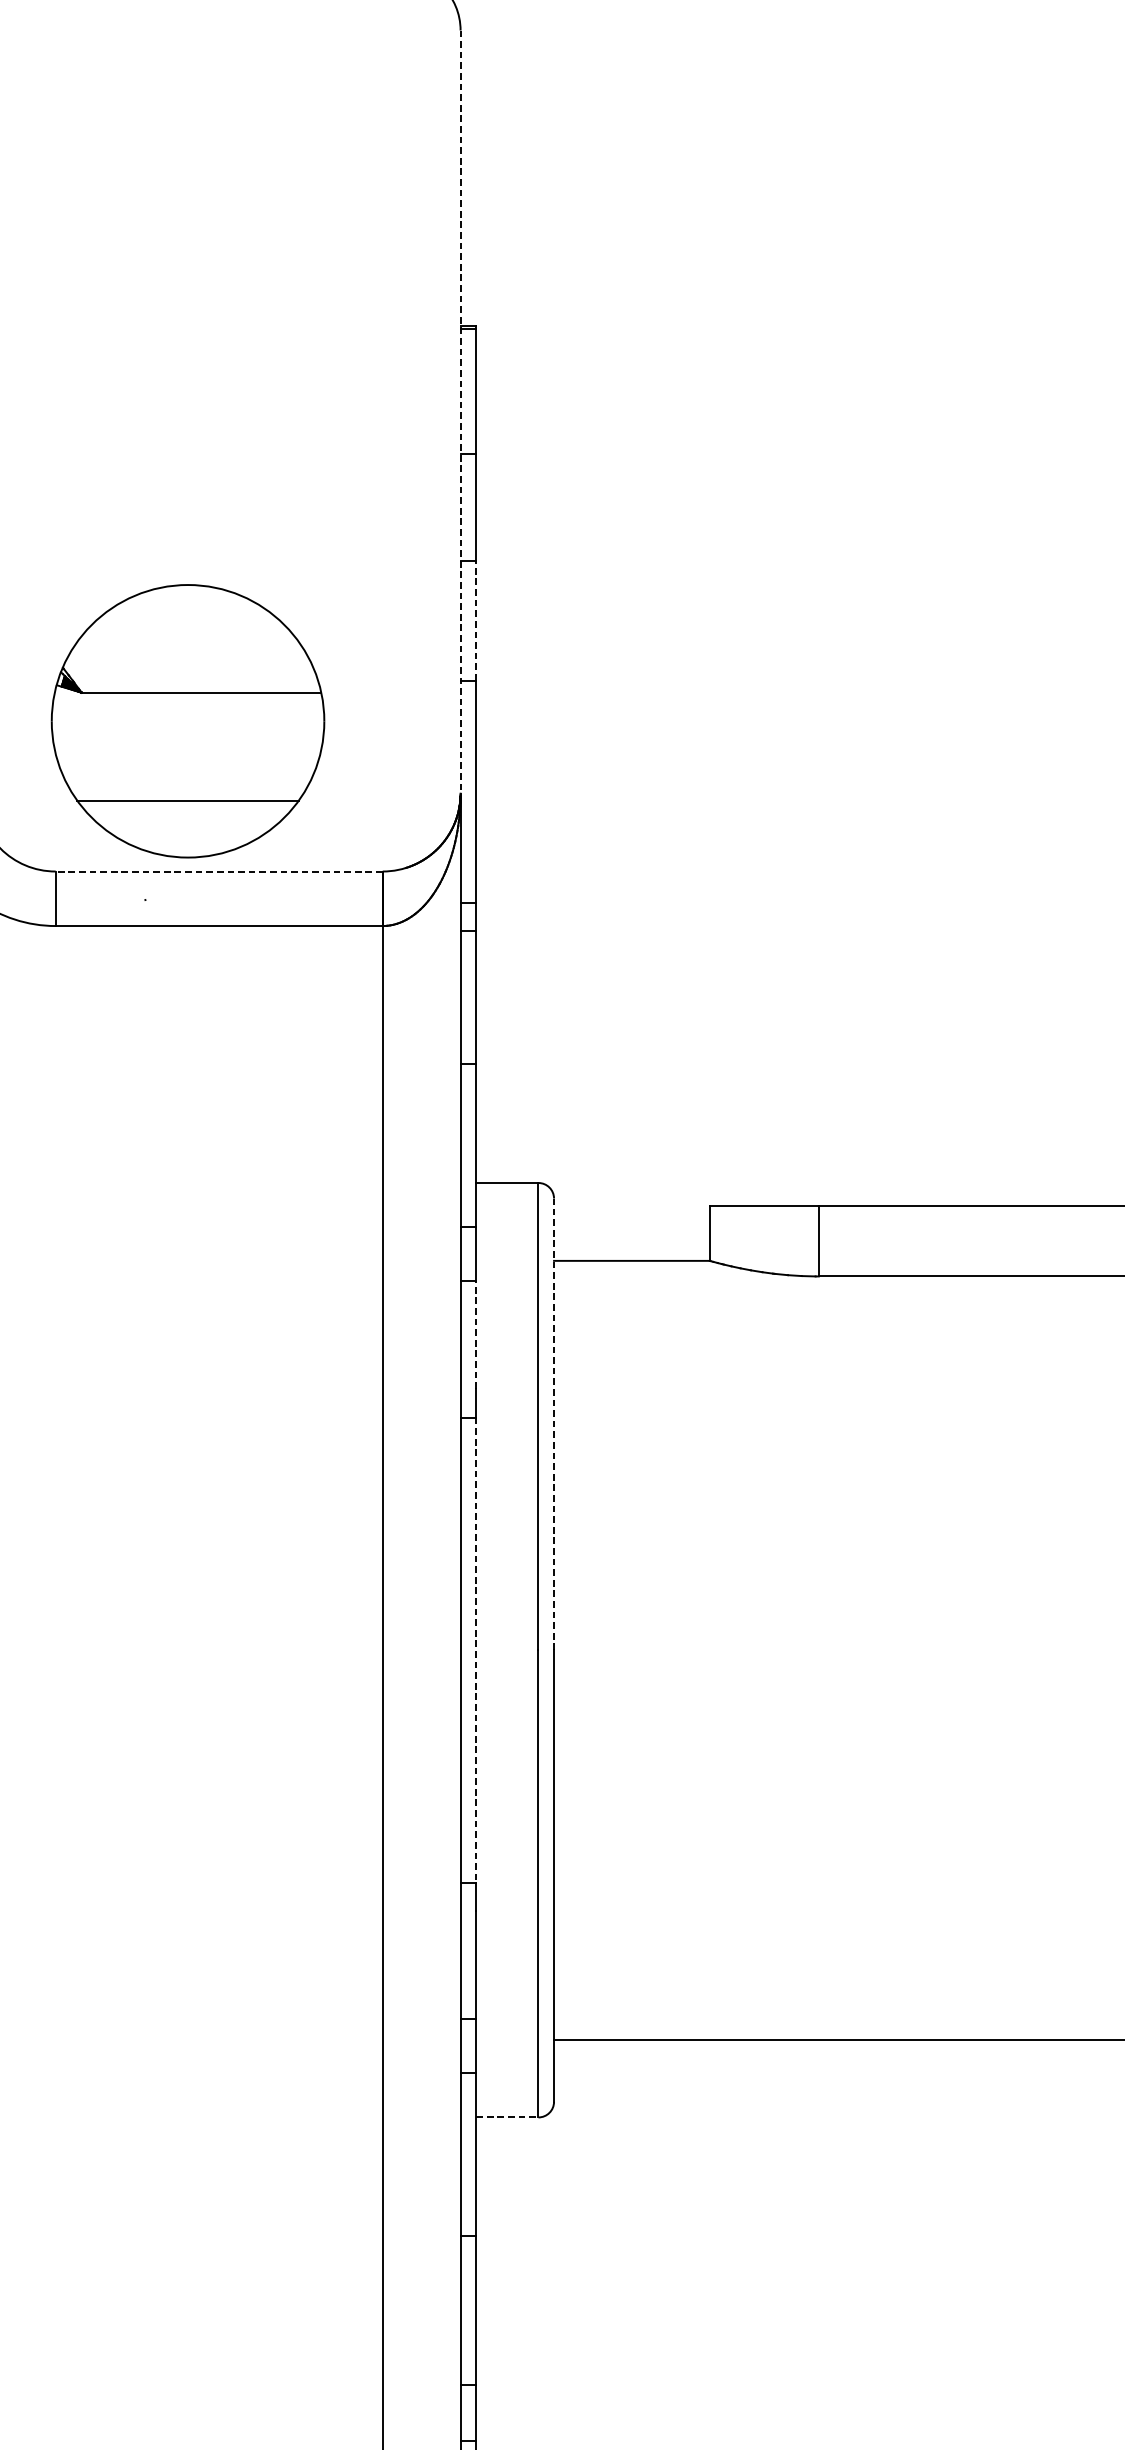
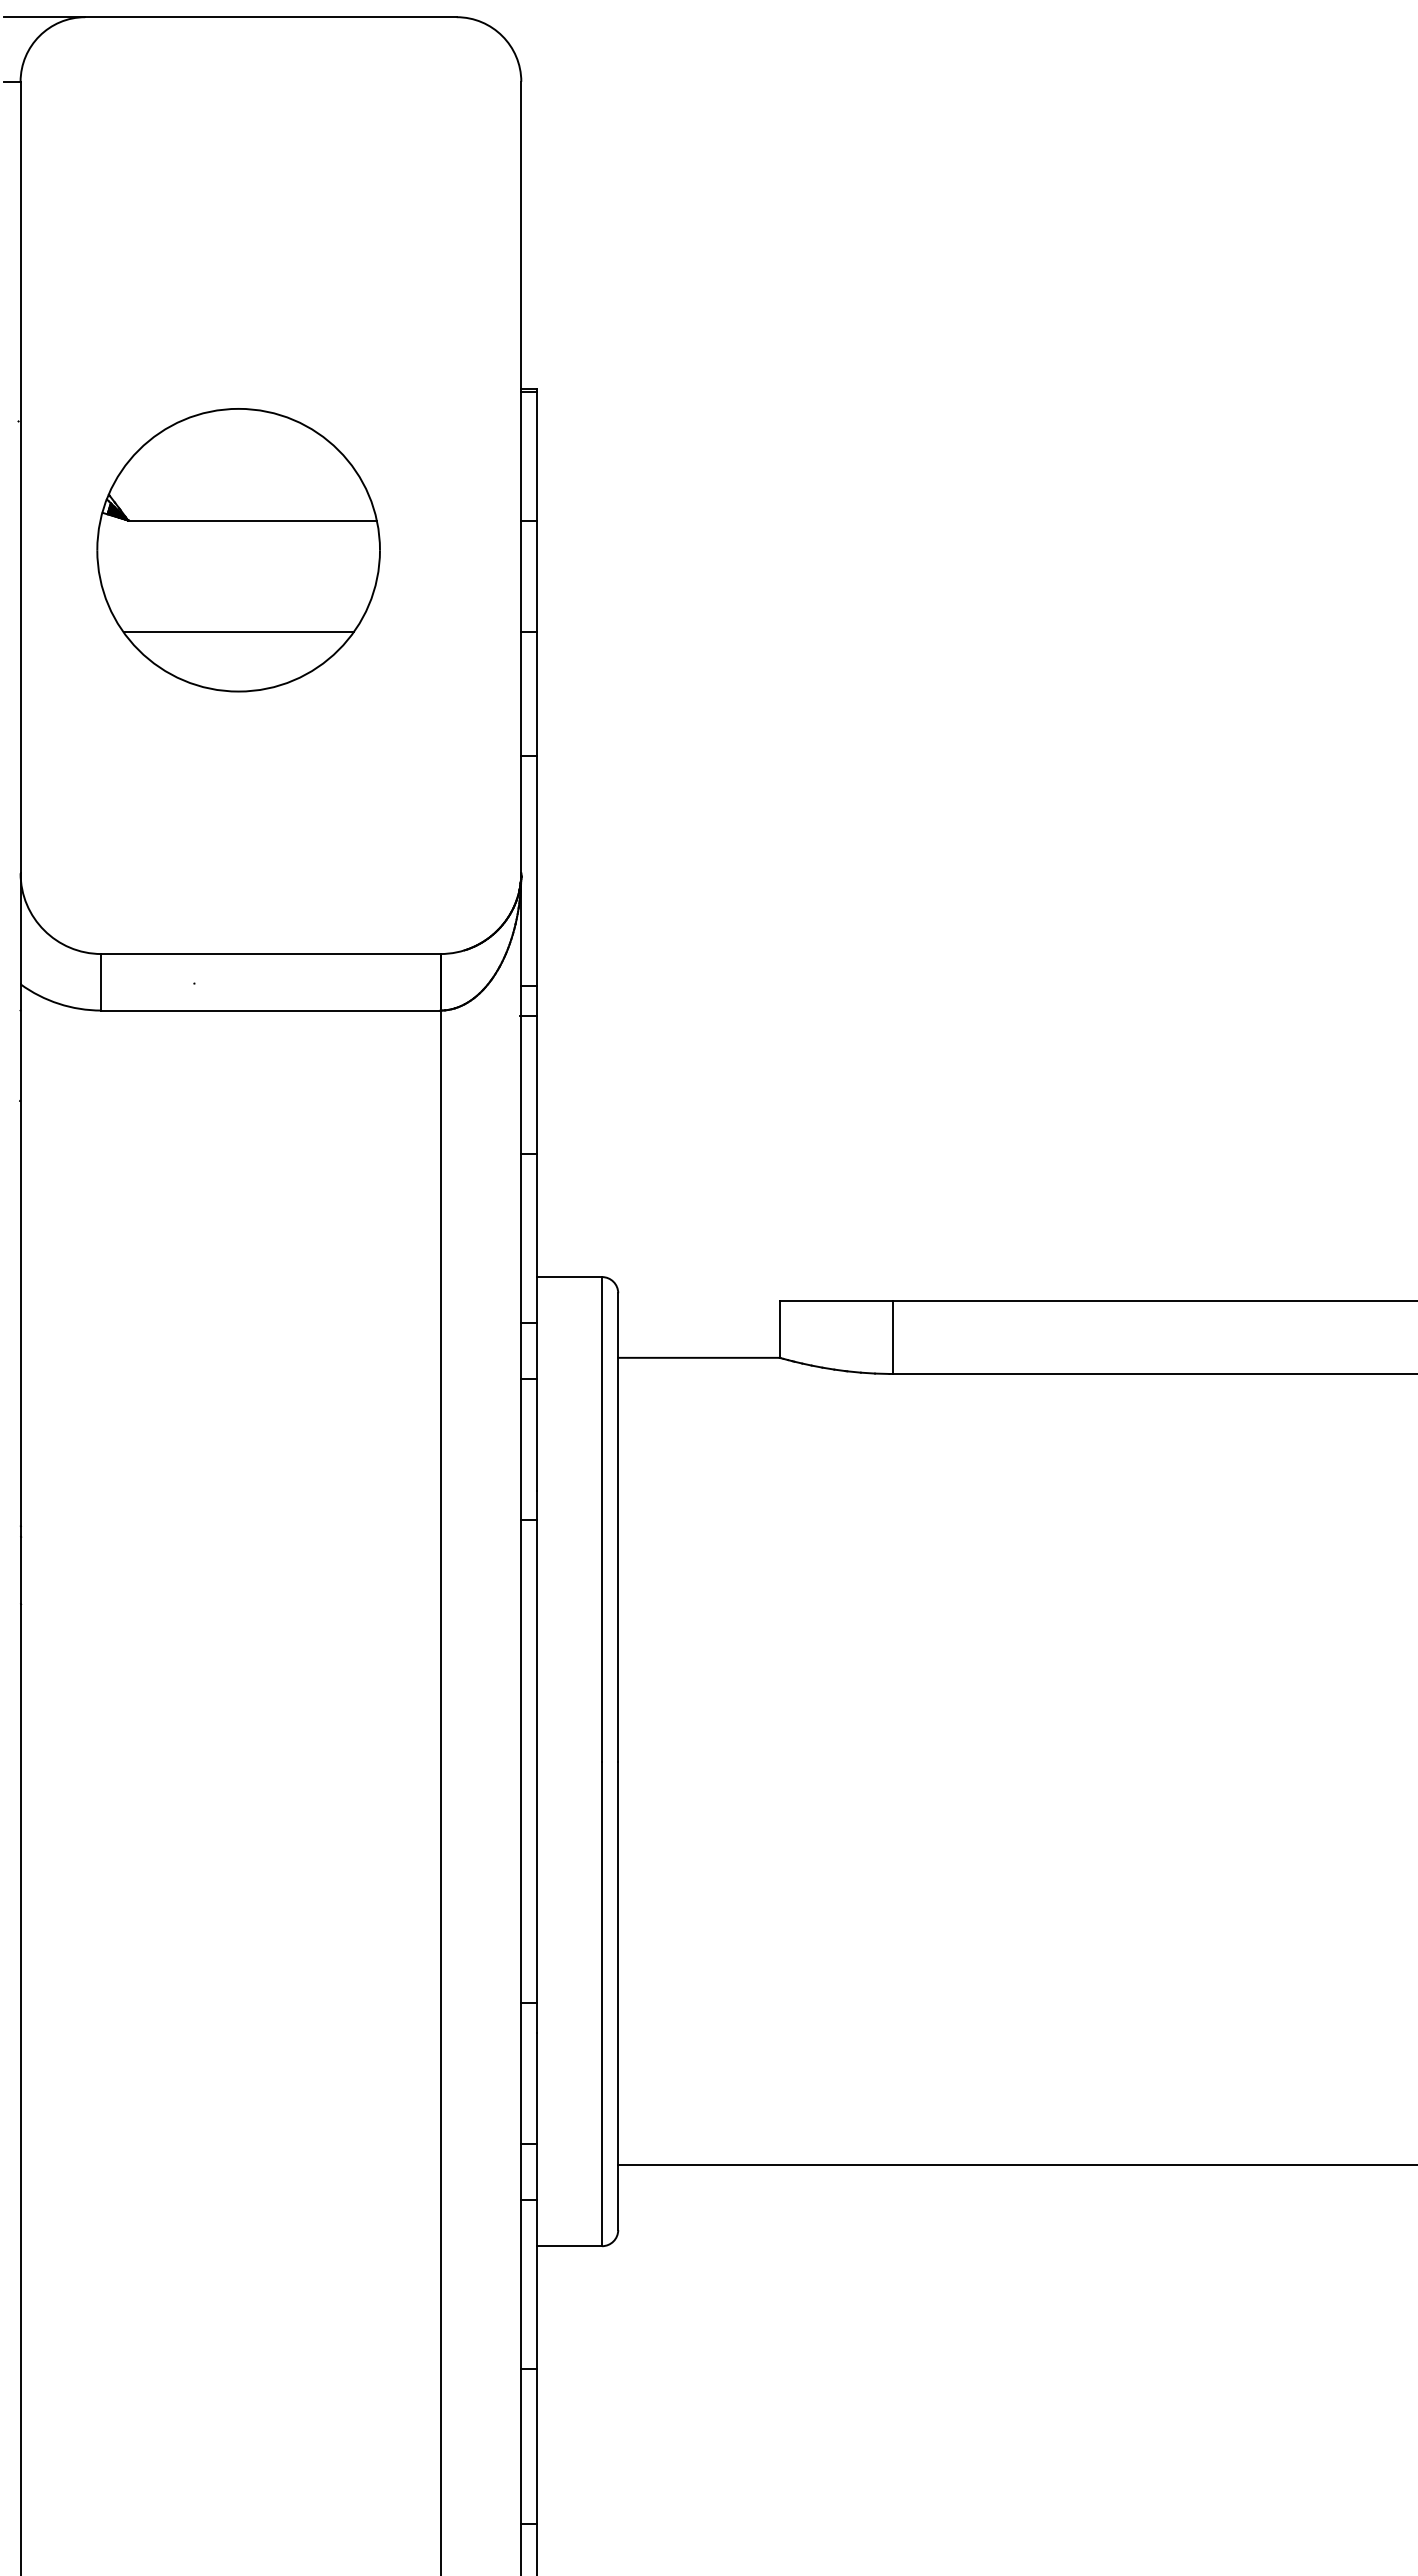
line: (460, 412) -> (521, 477), dashed -> solid
line: (476, 621) -> (537, 694), dashed -> solid
part: (187, 721) -> (238, 550), moved
line: (218, 871) -> (270, 954), dashed -> solid
line: (476, 1334) -> (537, 1434), dashed -> solid
line: (554, 1423) -> (618, 1526), dashed -> solid
line: (476, 1651) -> (537, 1762), dashed -> solid
line: (508, 2117) -> (570, 2246), dashed -> solid

